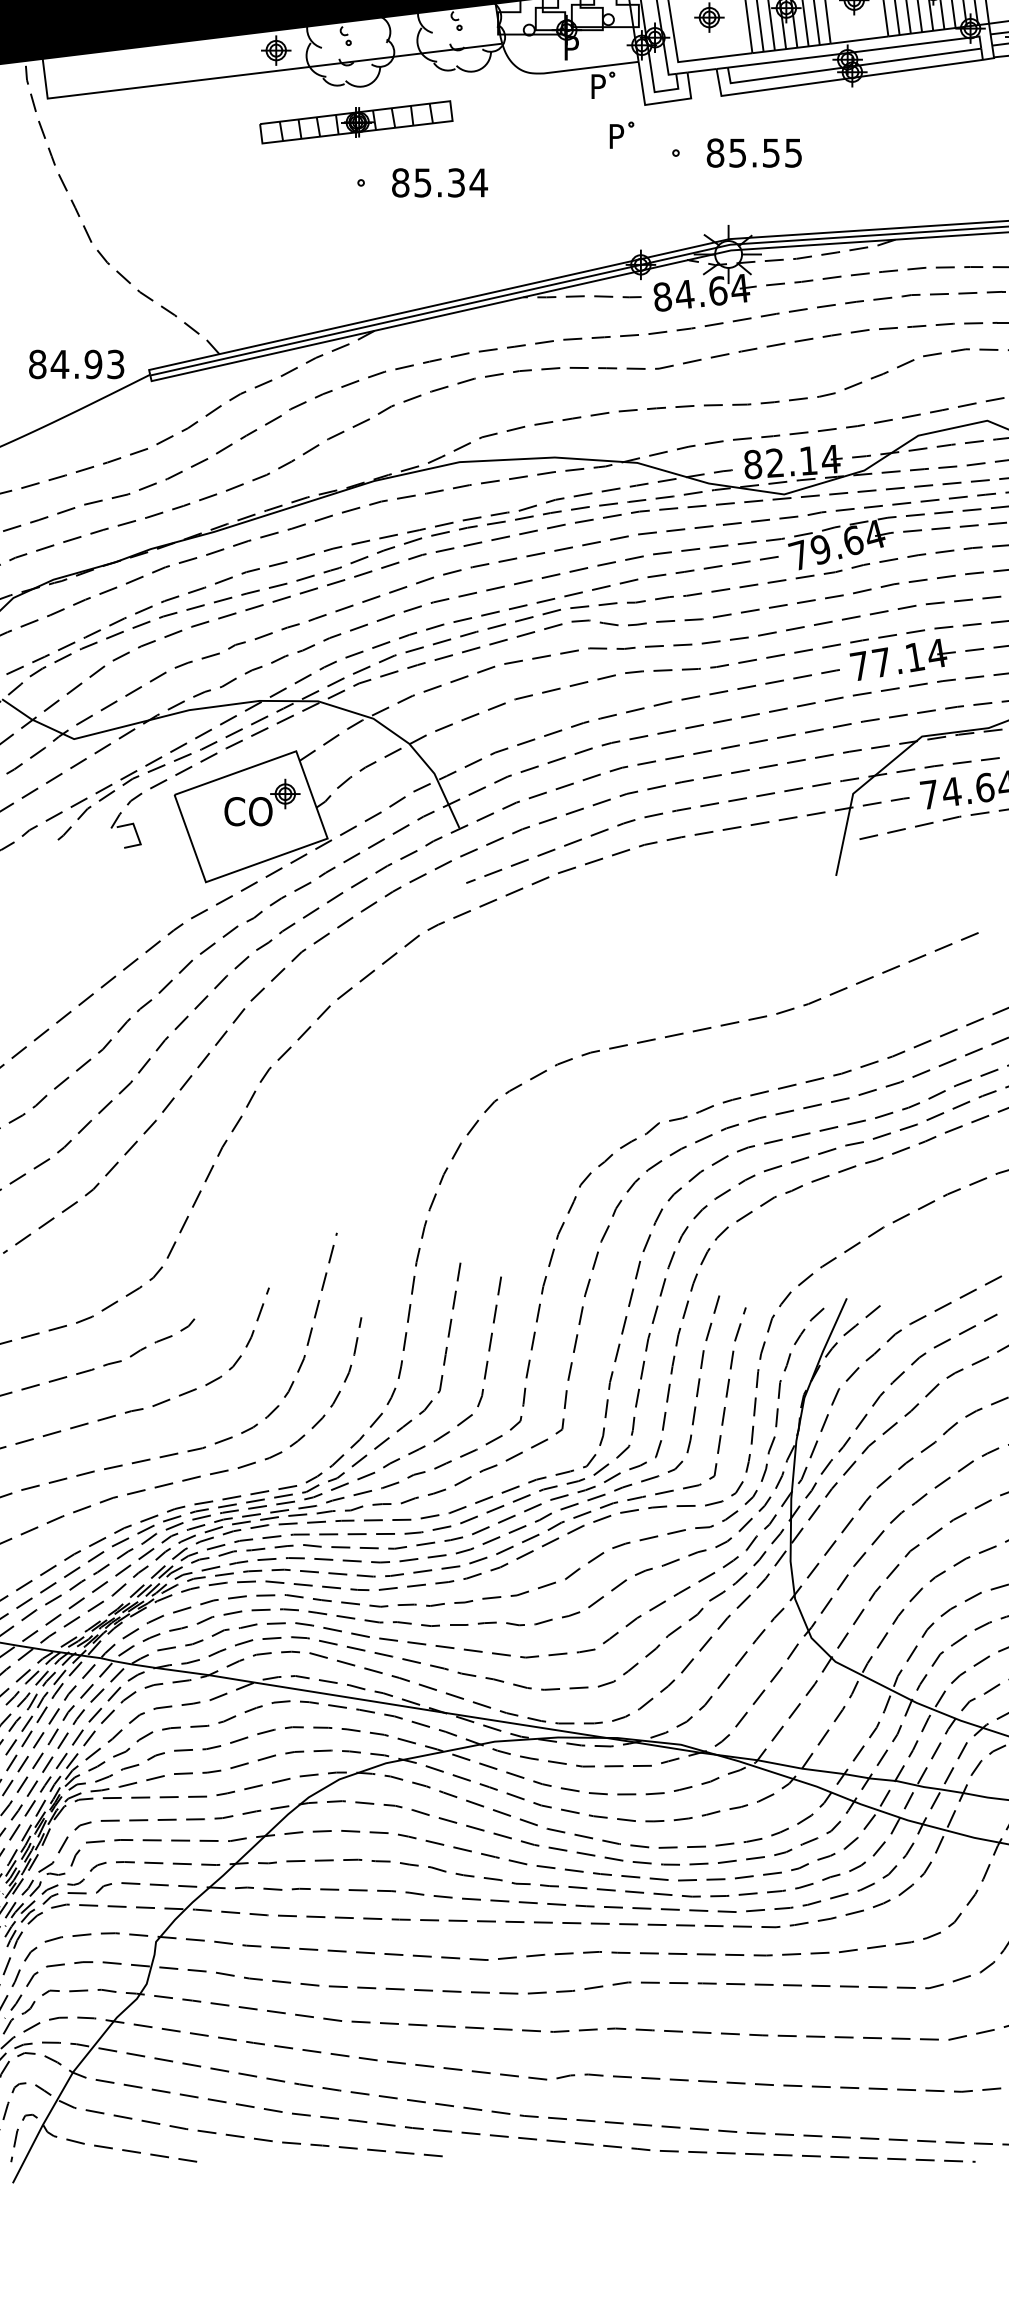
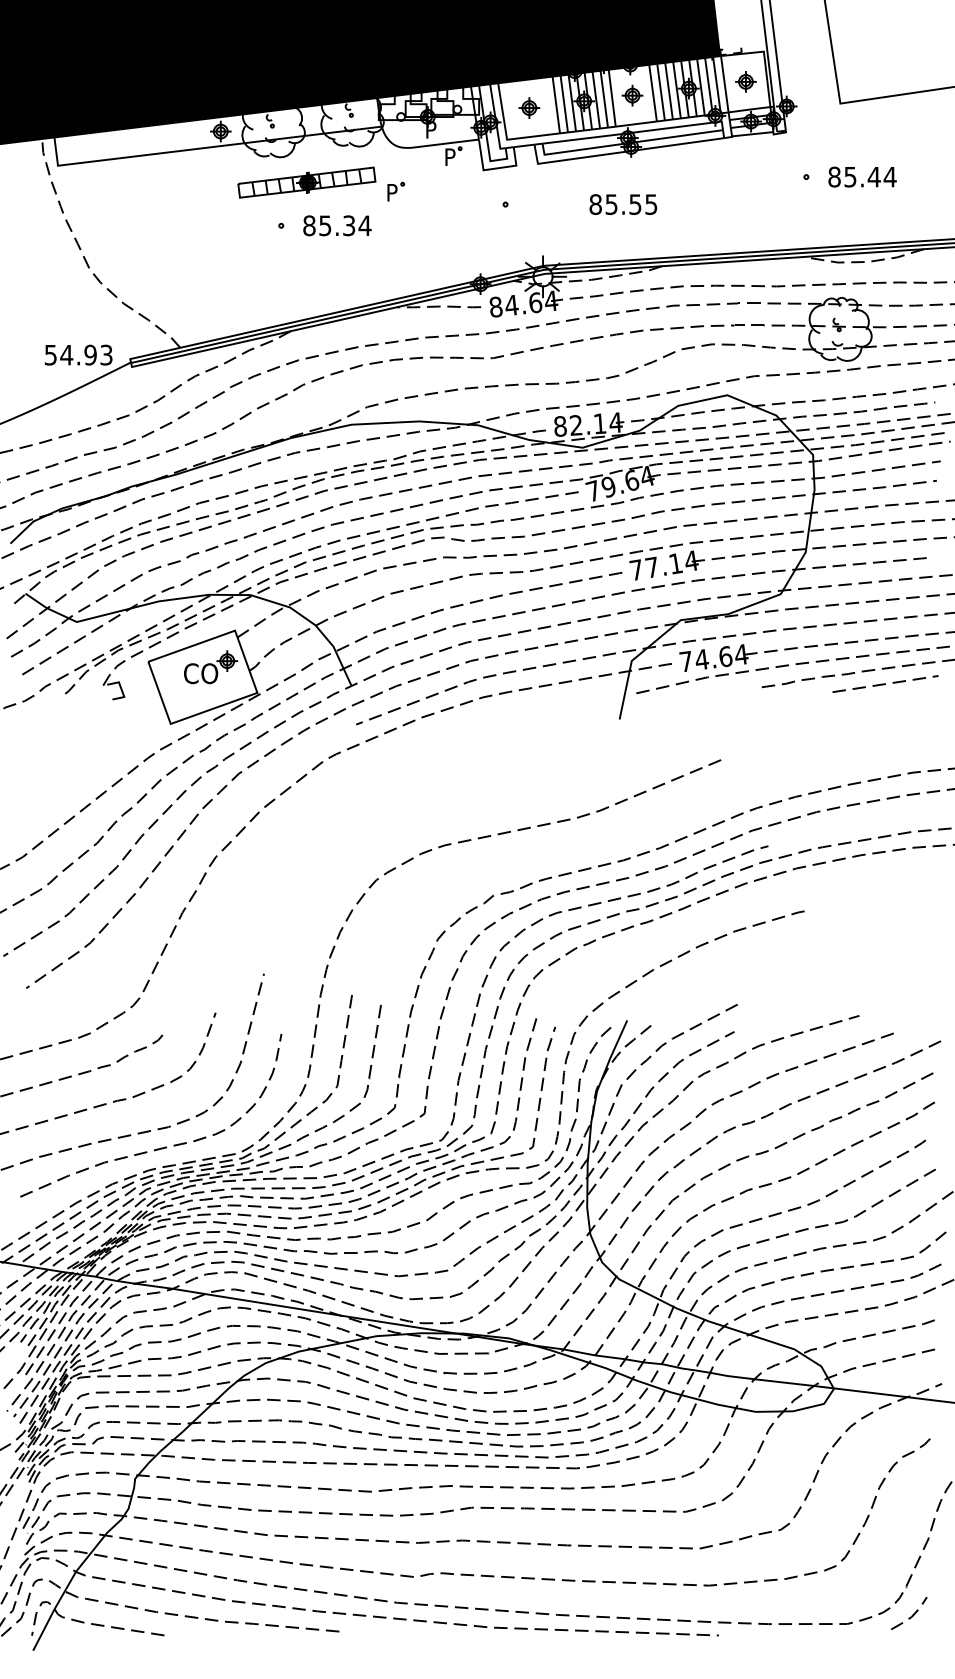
part: (355, 122) -> (306, 182), moved
part: (621, 134) -> (395, 191), moved
text: (754, 152) -> (623, 204), moved
text: (37, 363) -> (50, 354), 84.93 -> 54.93

